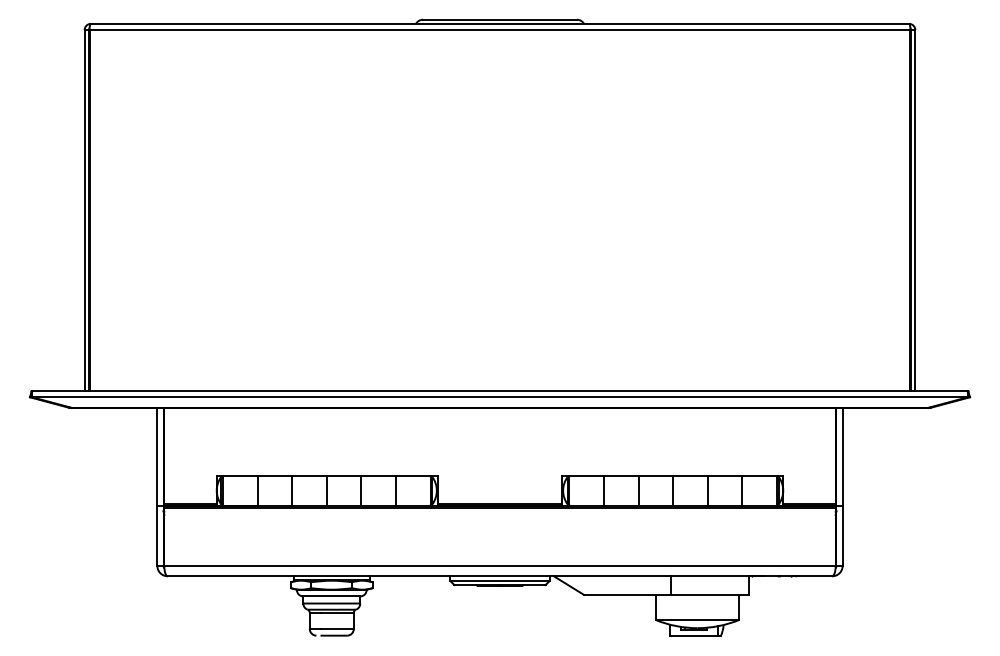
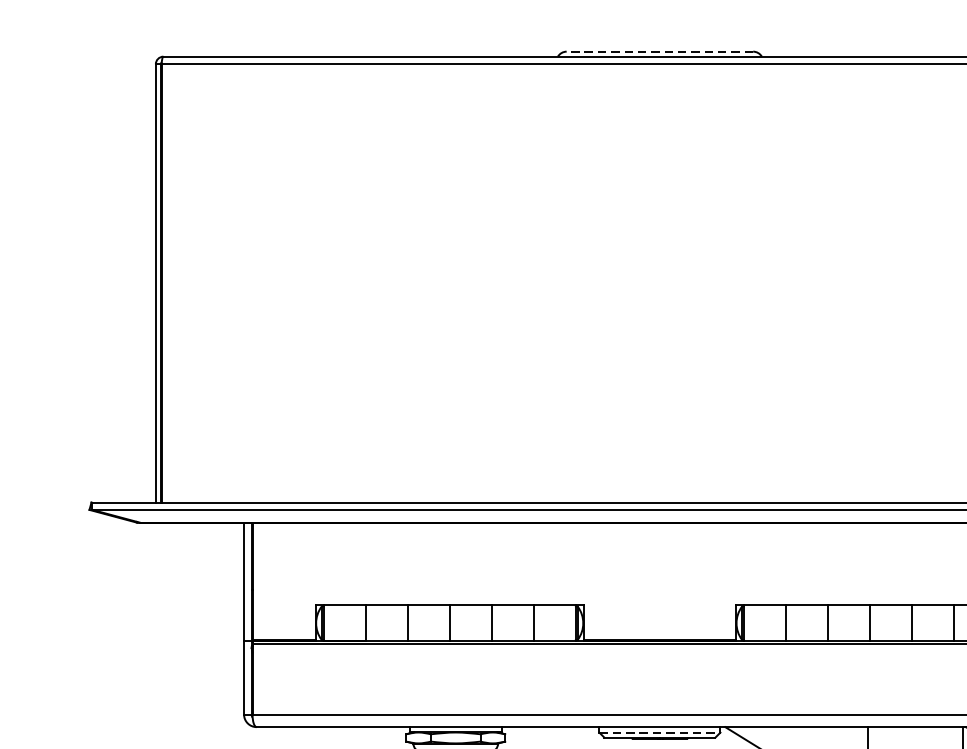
line: (500, 19) -> (660, 51), solid -> dashed
line: (500, 580) -> (660, 732), solid -> dashed

